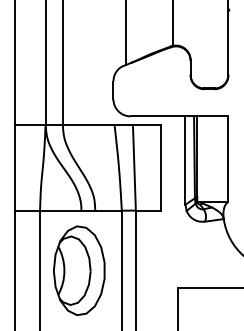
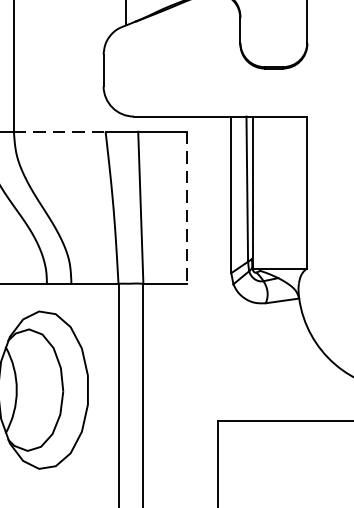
line: (88, 124) -> (59, 130), solid -> dashed
line: (160, 167) -> (187, 207), solid -> dashed

